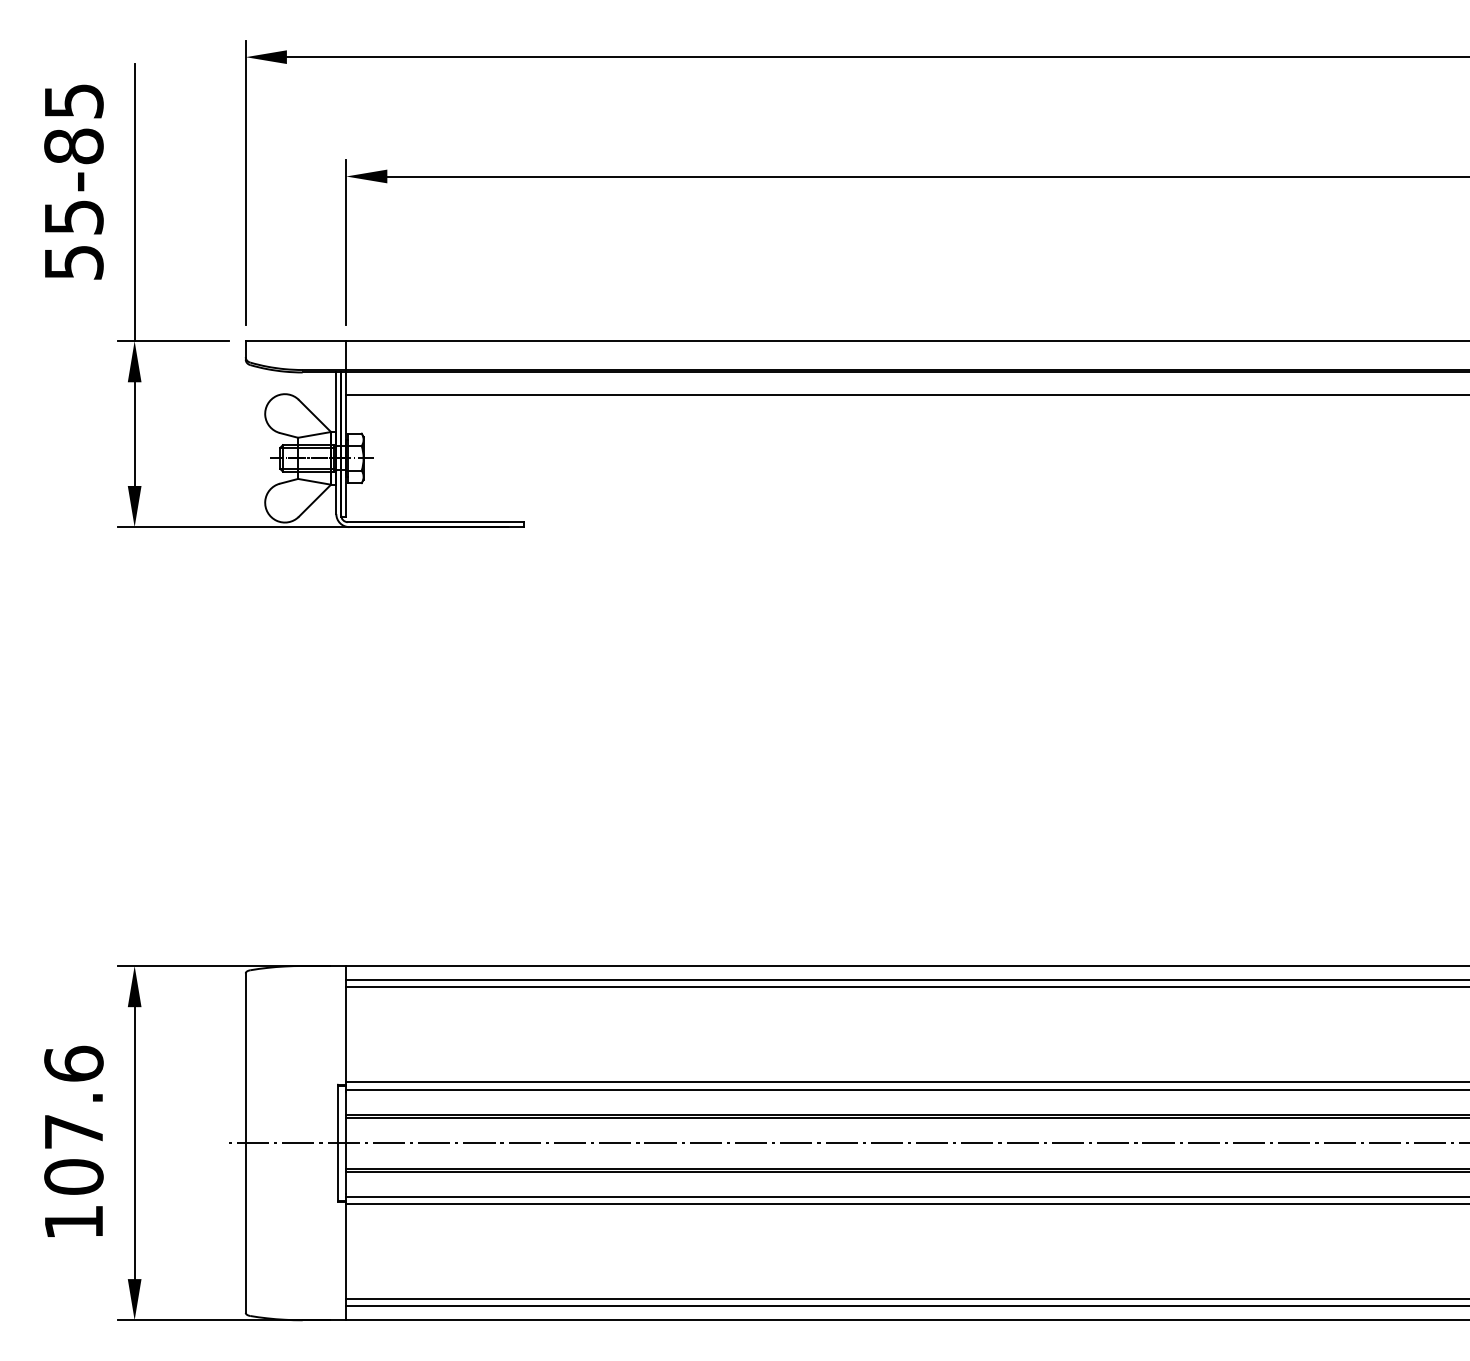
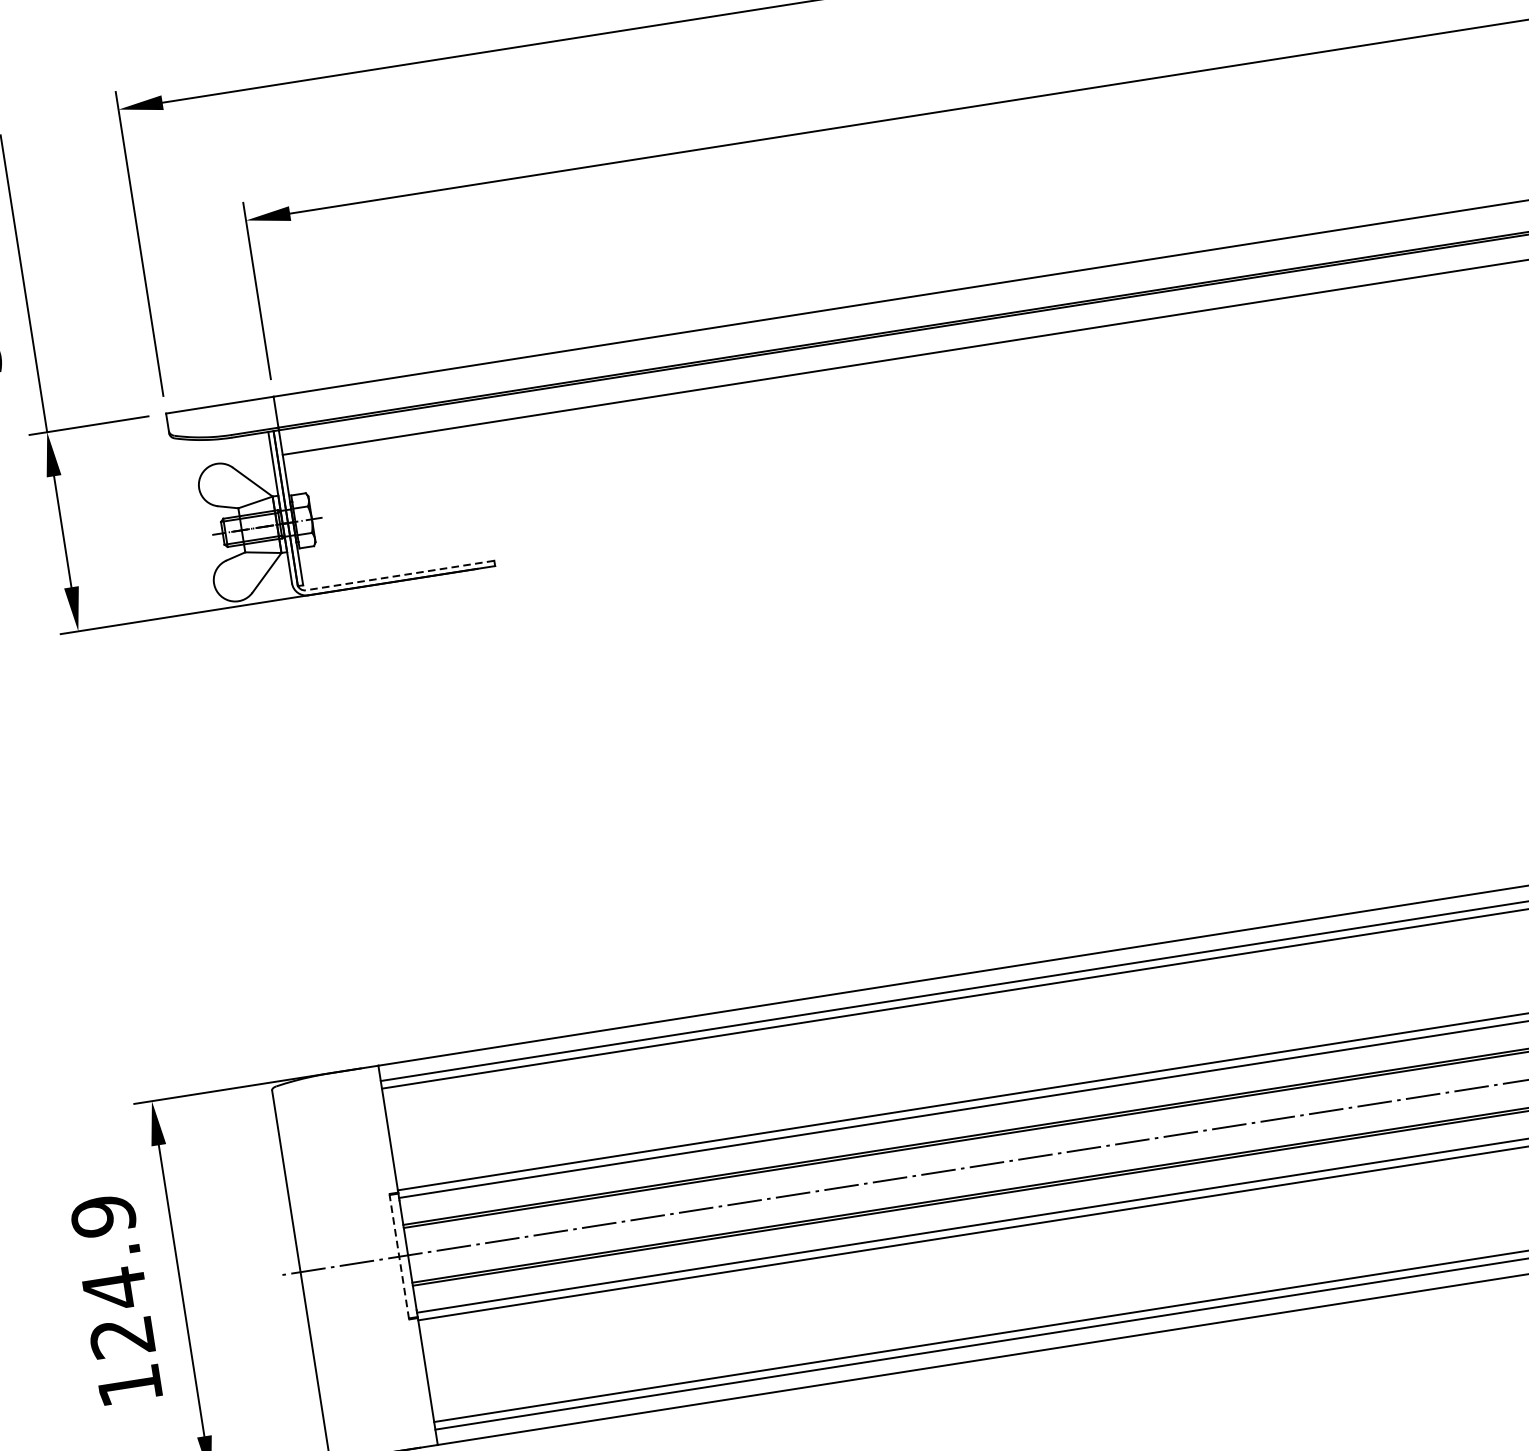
line: (435, 522) -> (399, 575), solid -> dashed
text: (73, 1119) -> (112, 1275), 107.6 -> 124.9
line: (337, 1142) -> (398, 1256), solid -> dashed

